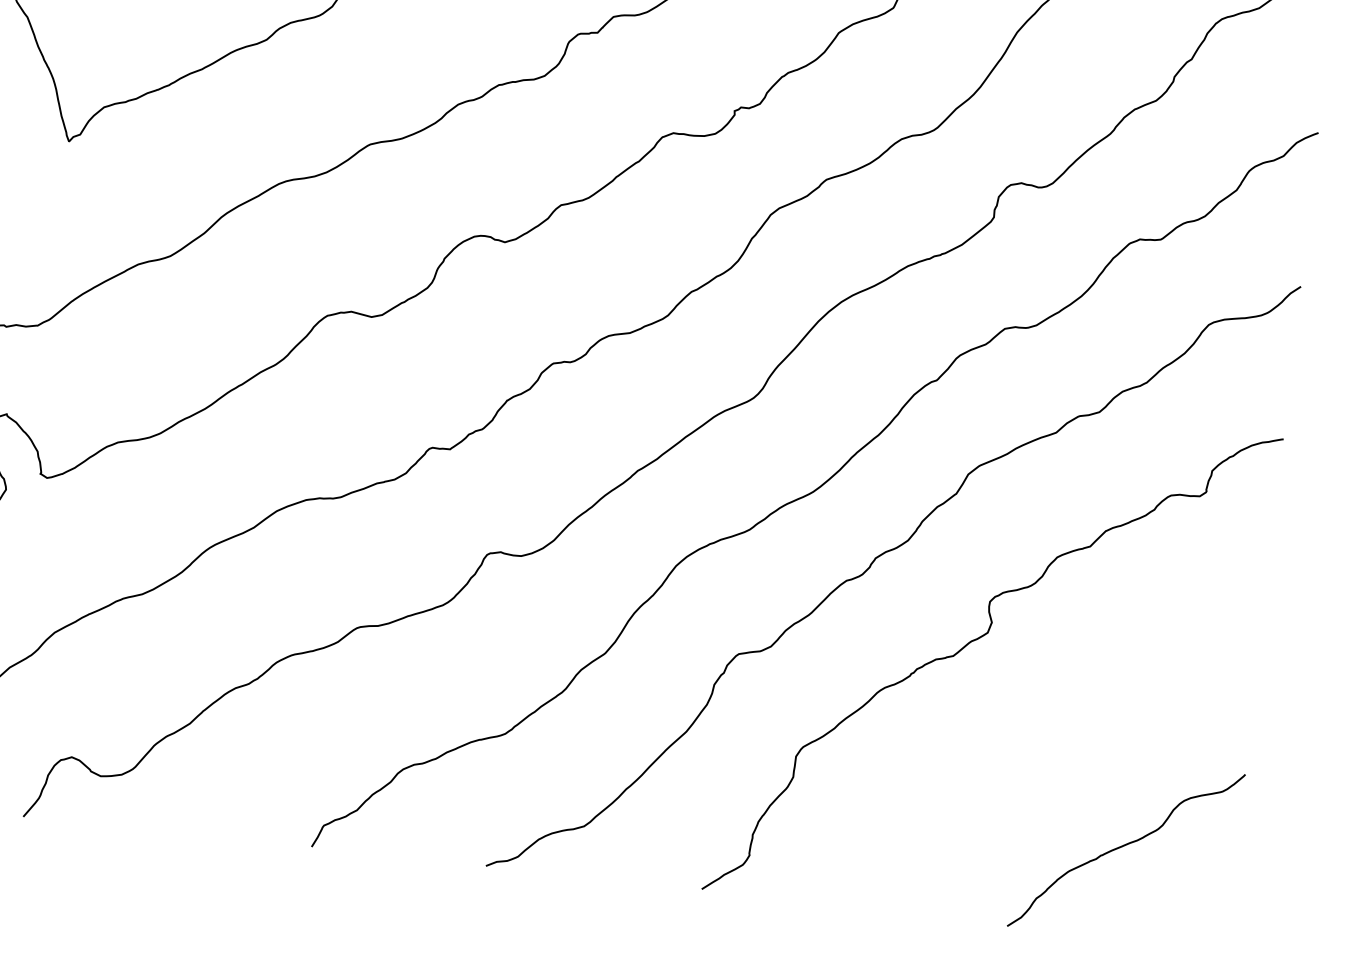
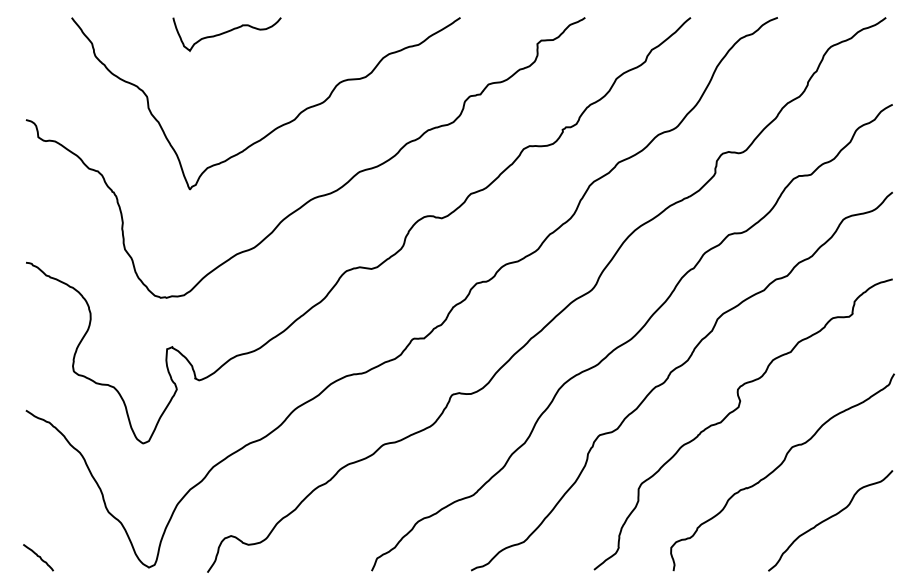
curve: (1047, 746) -> (779, 467), added

